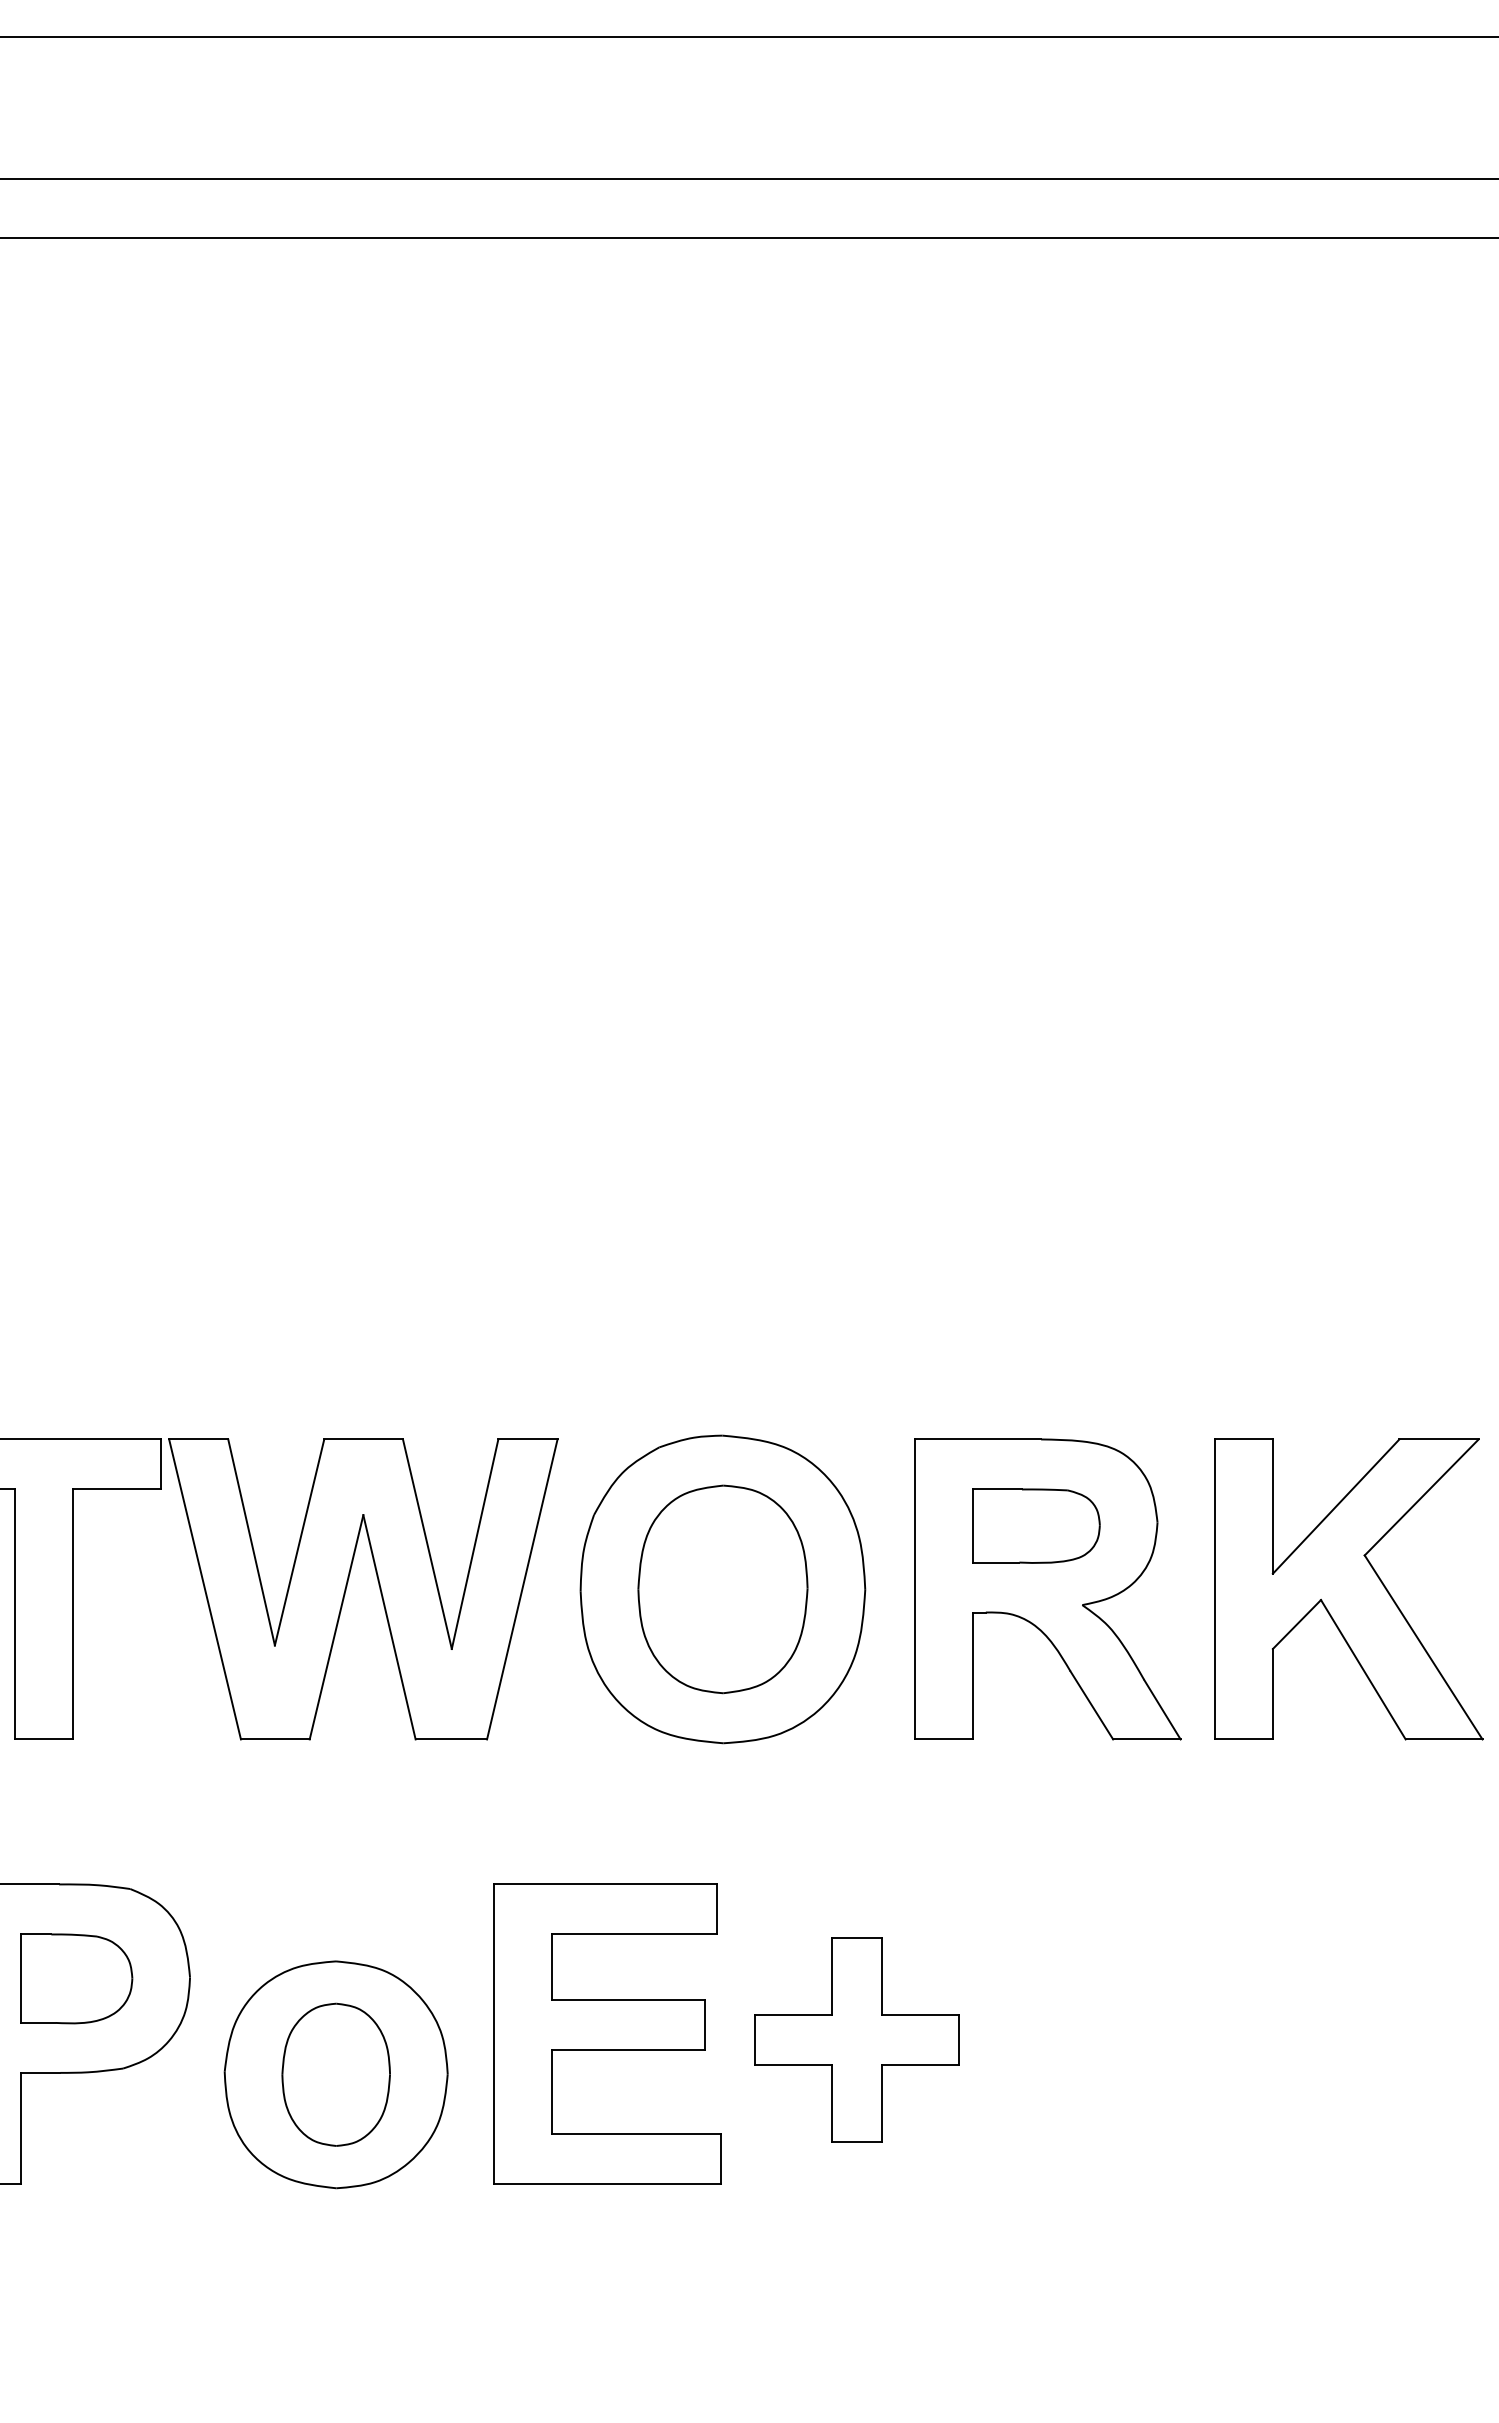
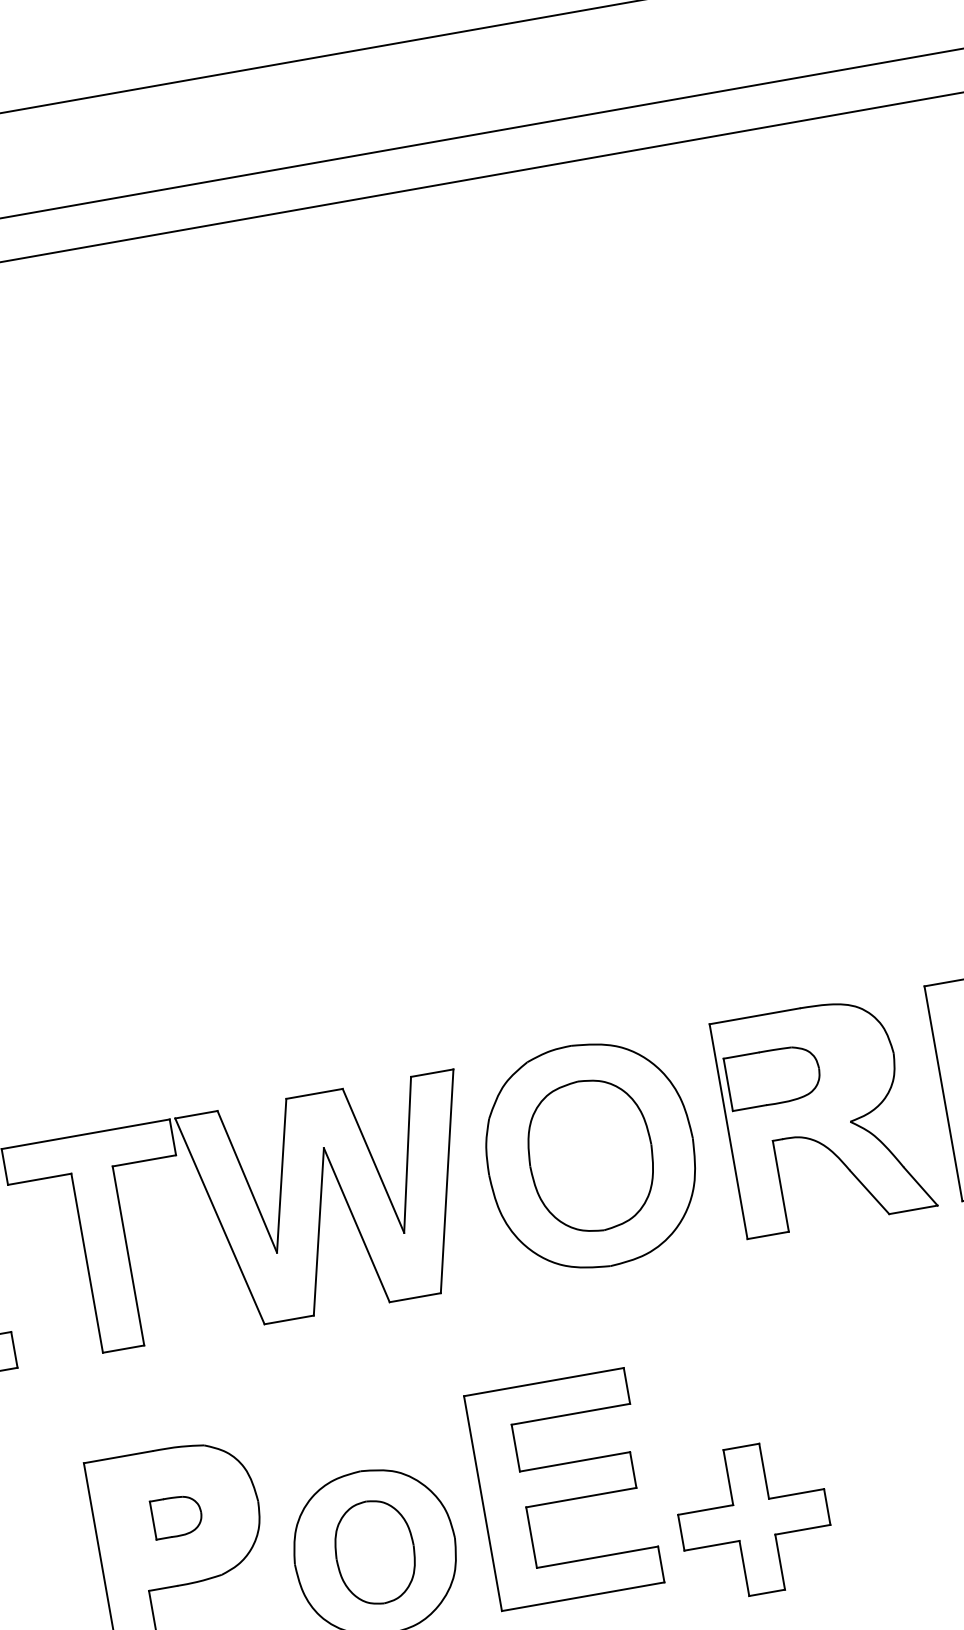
part: (1036, 1525) -> (773, 1076), moved
part: (76, 1978) -> (176, 1516), size x0.6
part: (856, 2039) -> (753, 1519), moved

